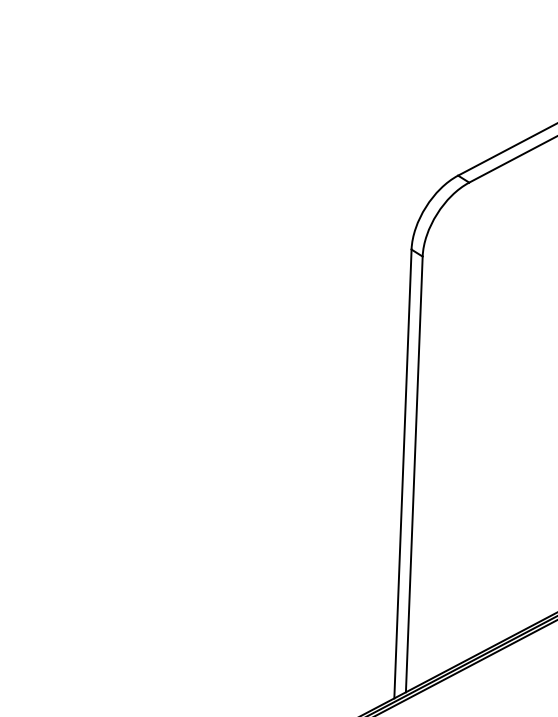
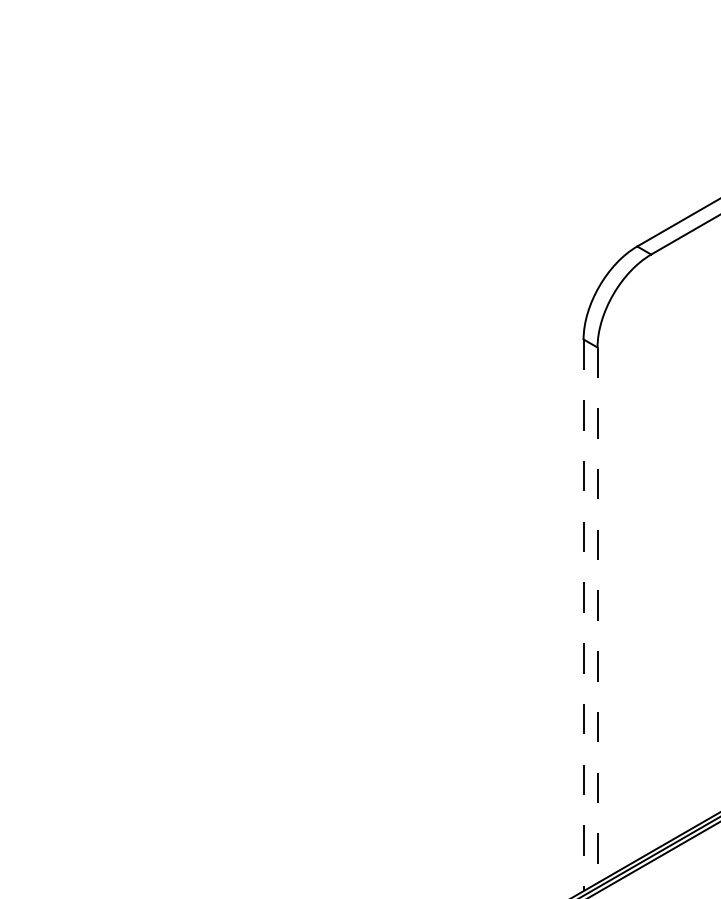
line: (402, 474) -> (583, 615), solid -> dashed
line: (414, 474) -> (597, 615), solid -> dashed

